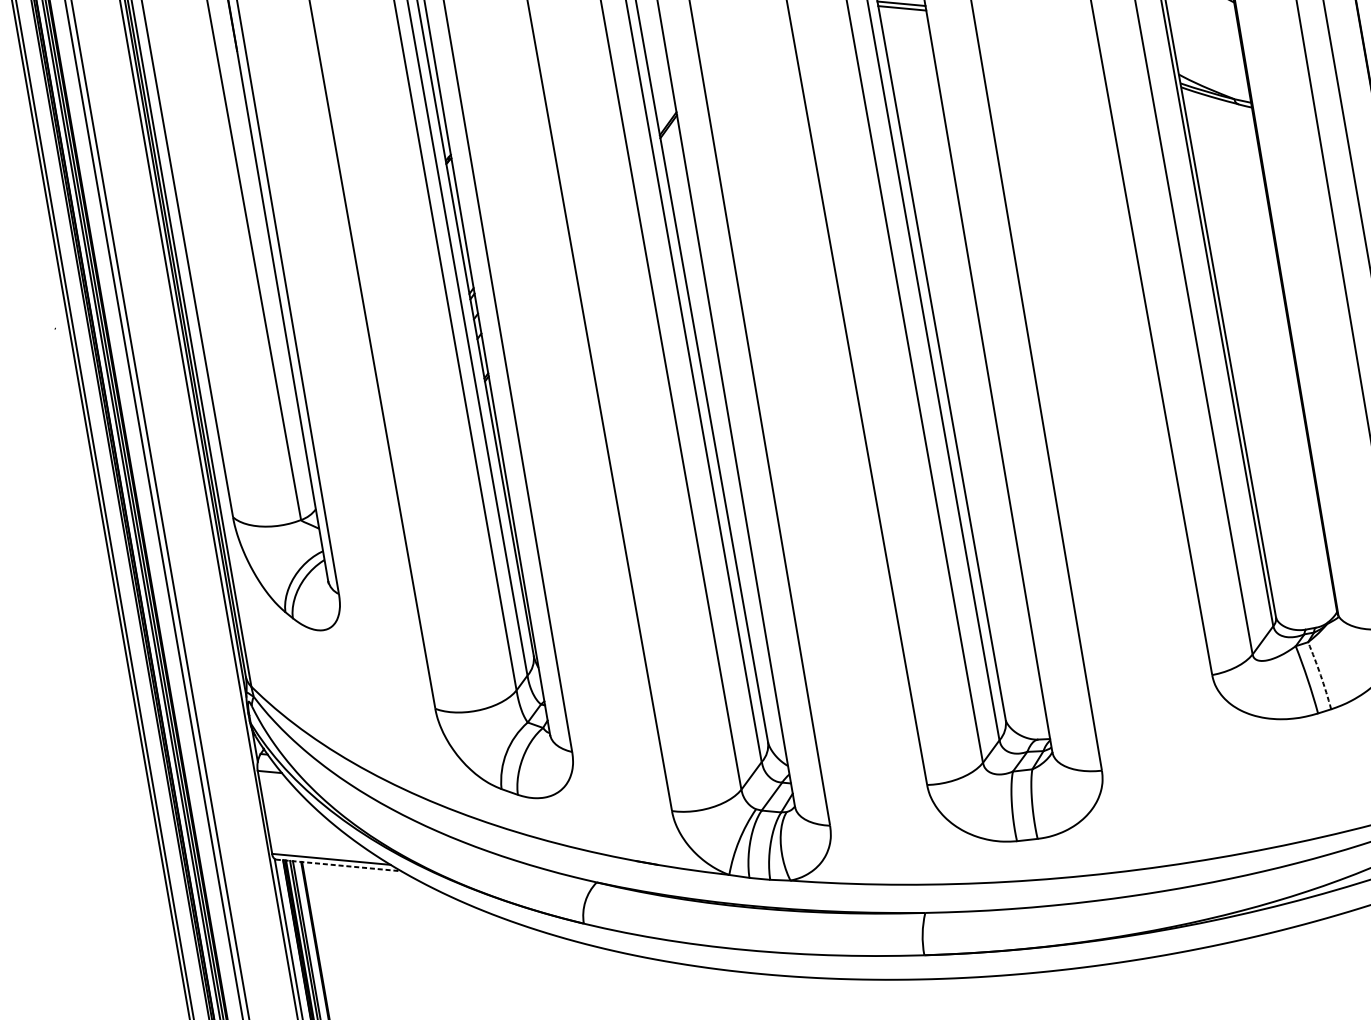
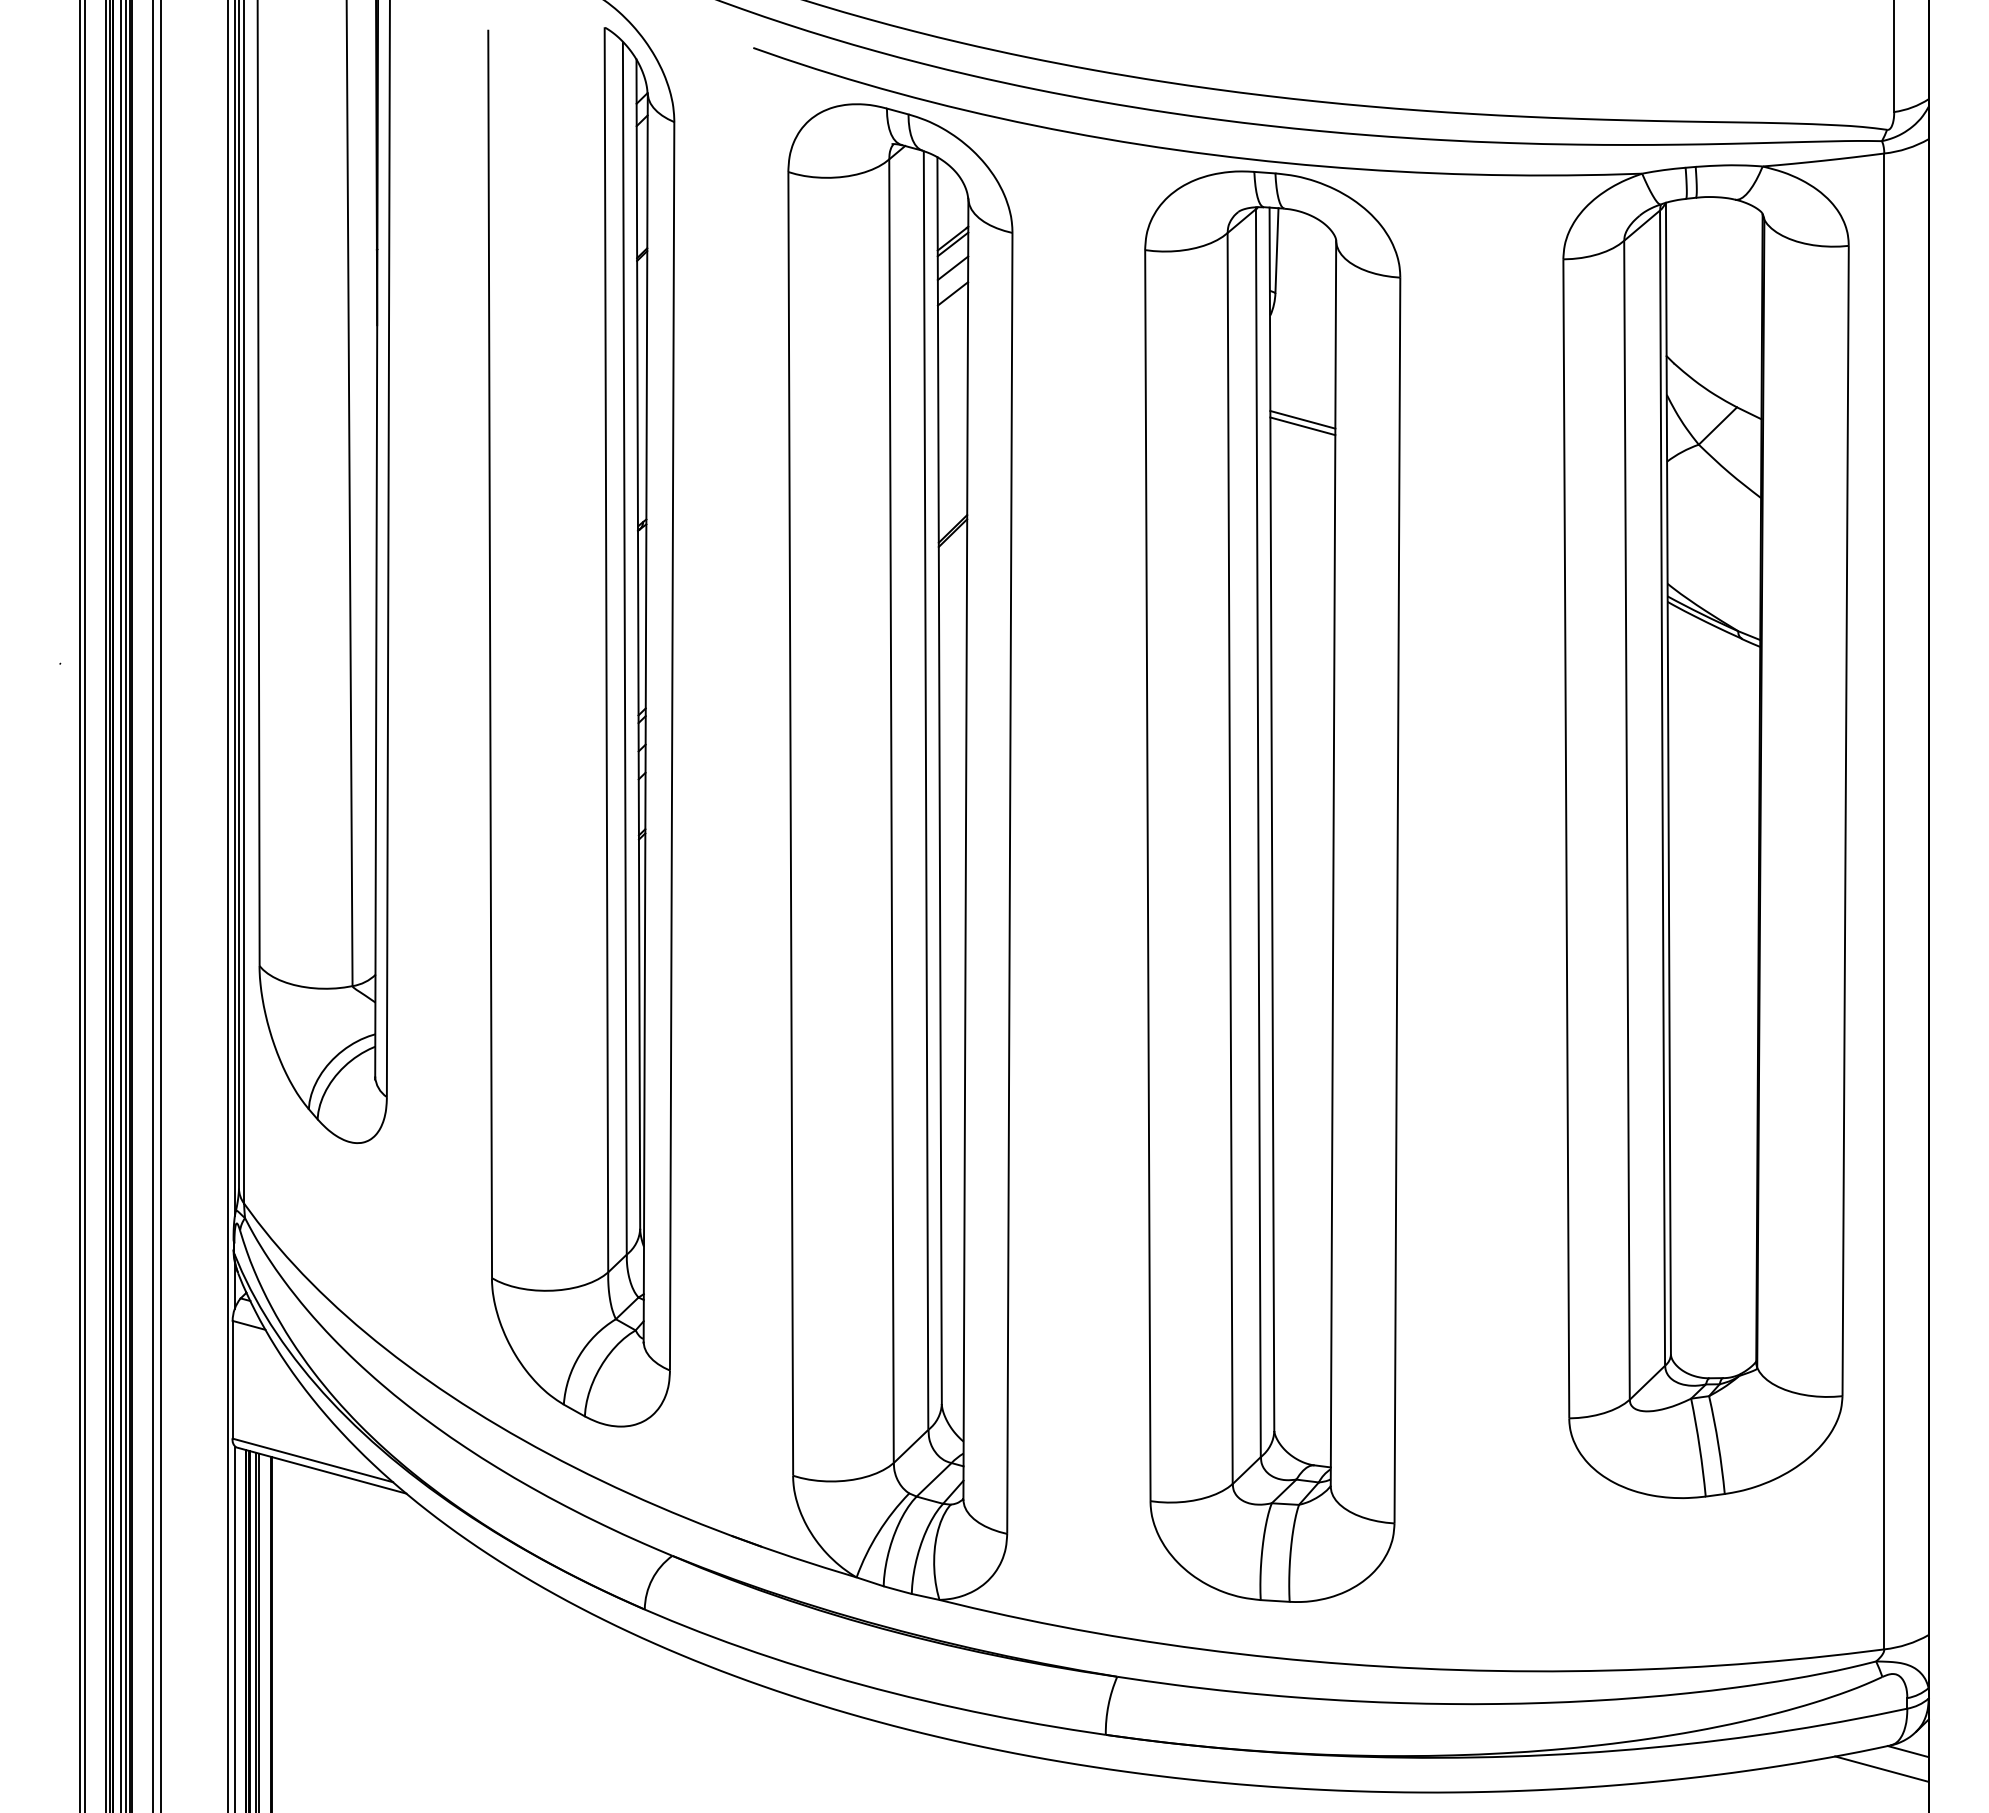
arc: (1320, 675) -> (1718, 1444), dashed -> solid
line: (338, 865) -> (321, 1470), dashed -> solid

